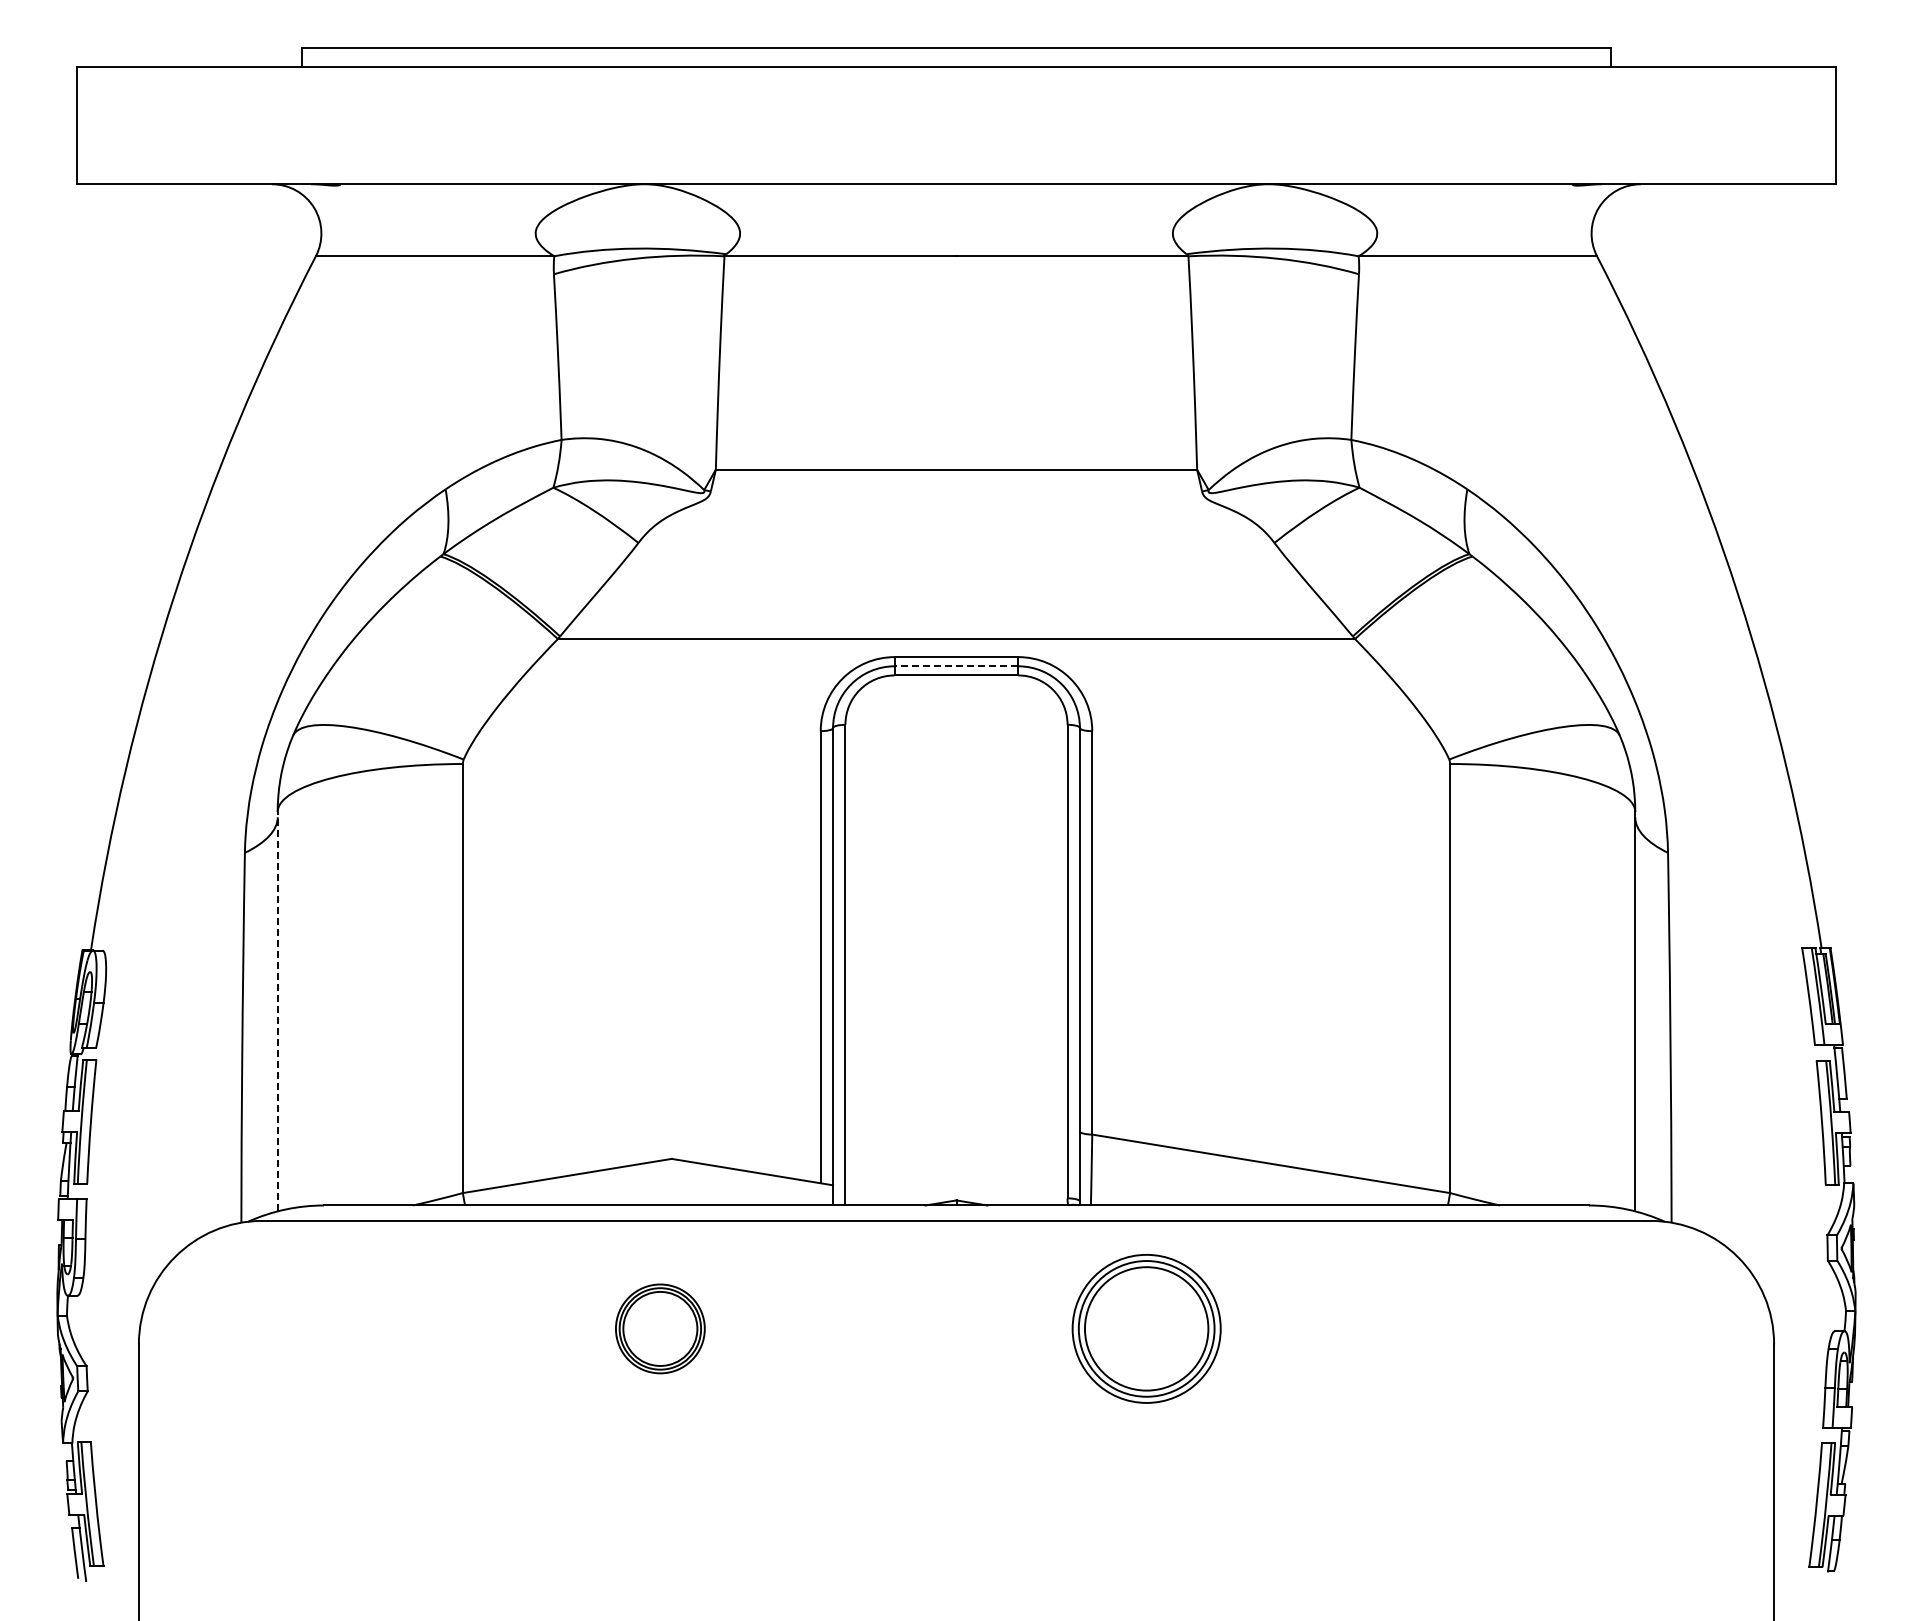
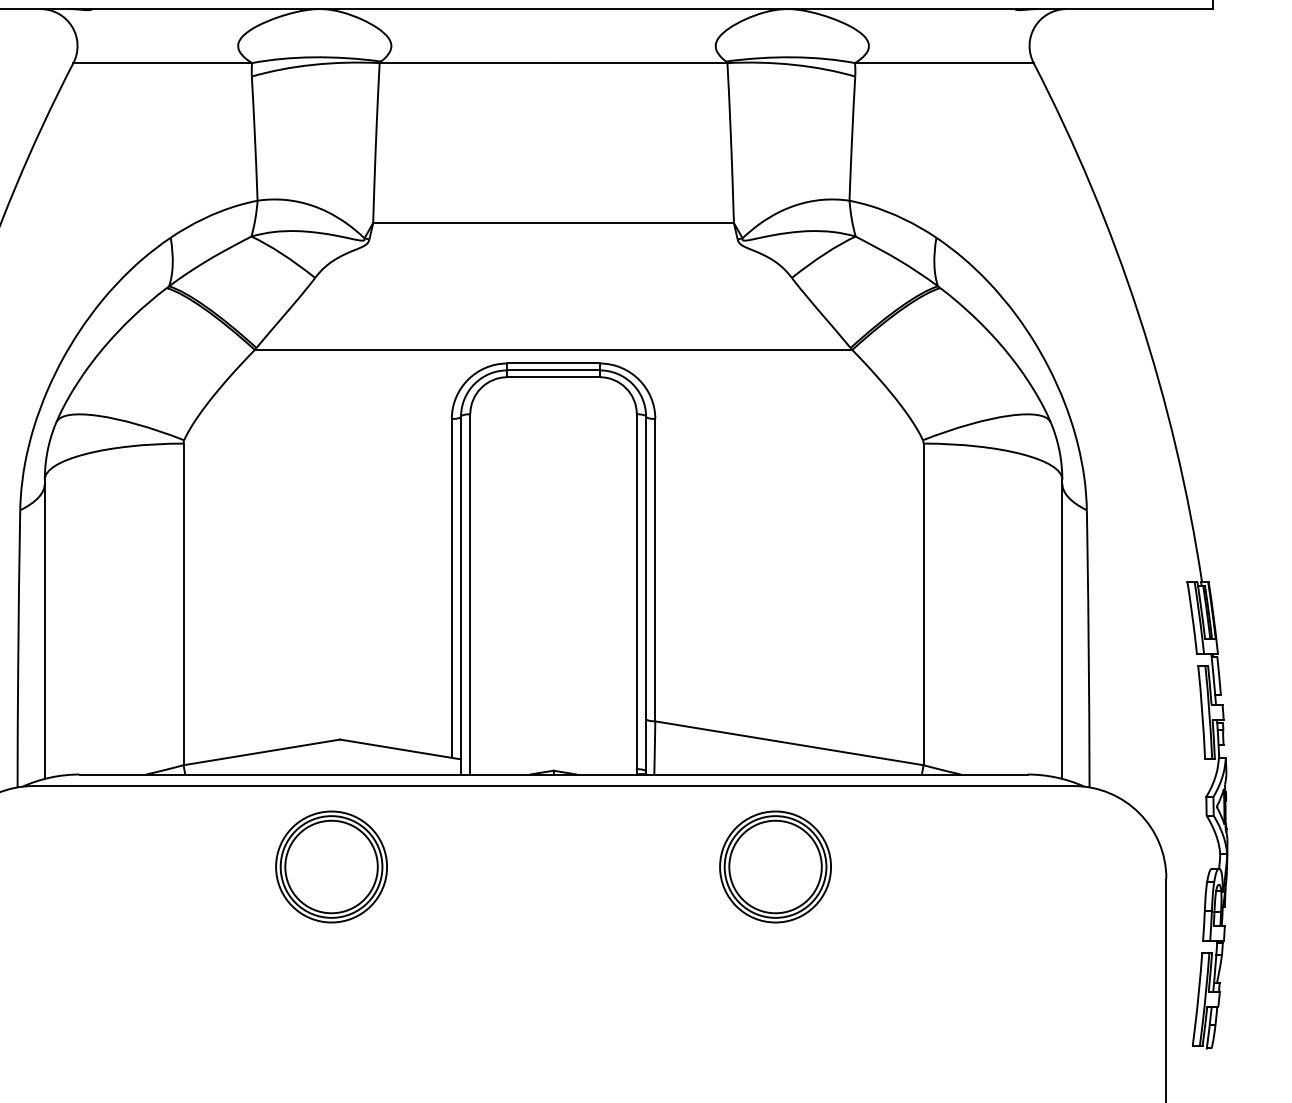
line: (956, 666) -> (553, 370), dashed -> solid
line: (277, 1011) -> (44, 629), dashed -> solid
part: (660, 1328) -> (331, 866), size x1.67
part: (1146, 1328) -> (775, 866), moved

